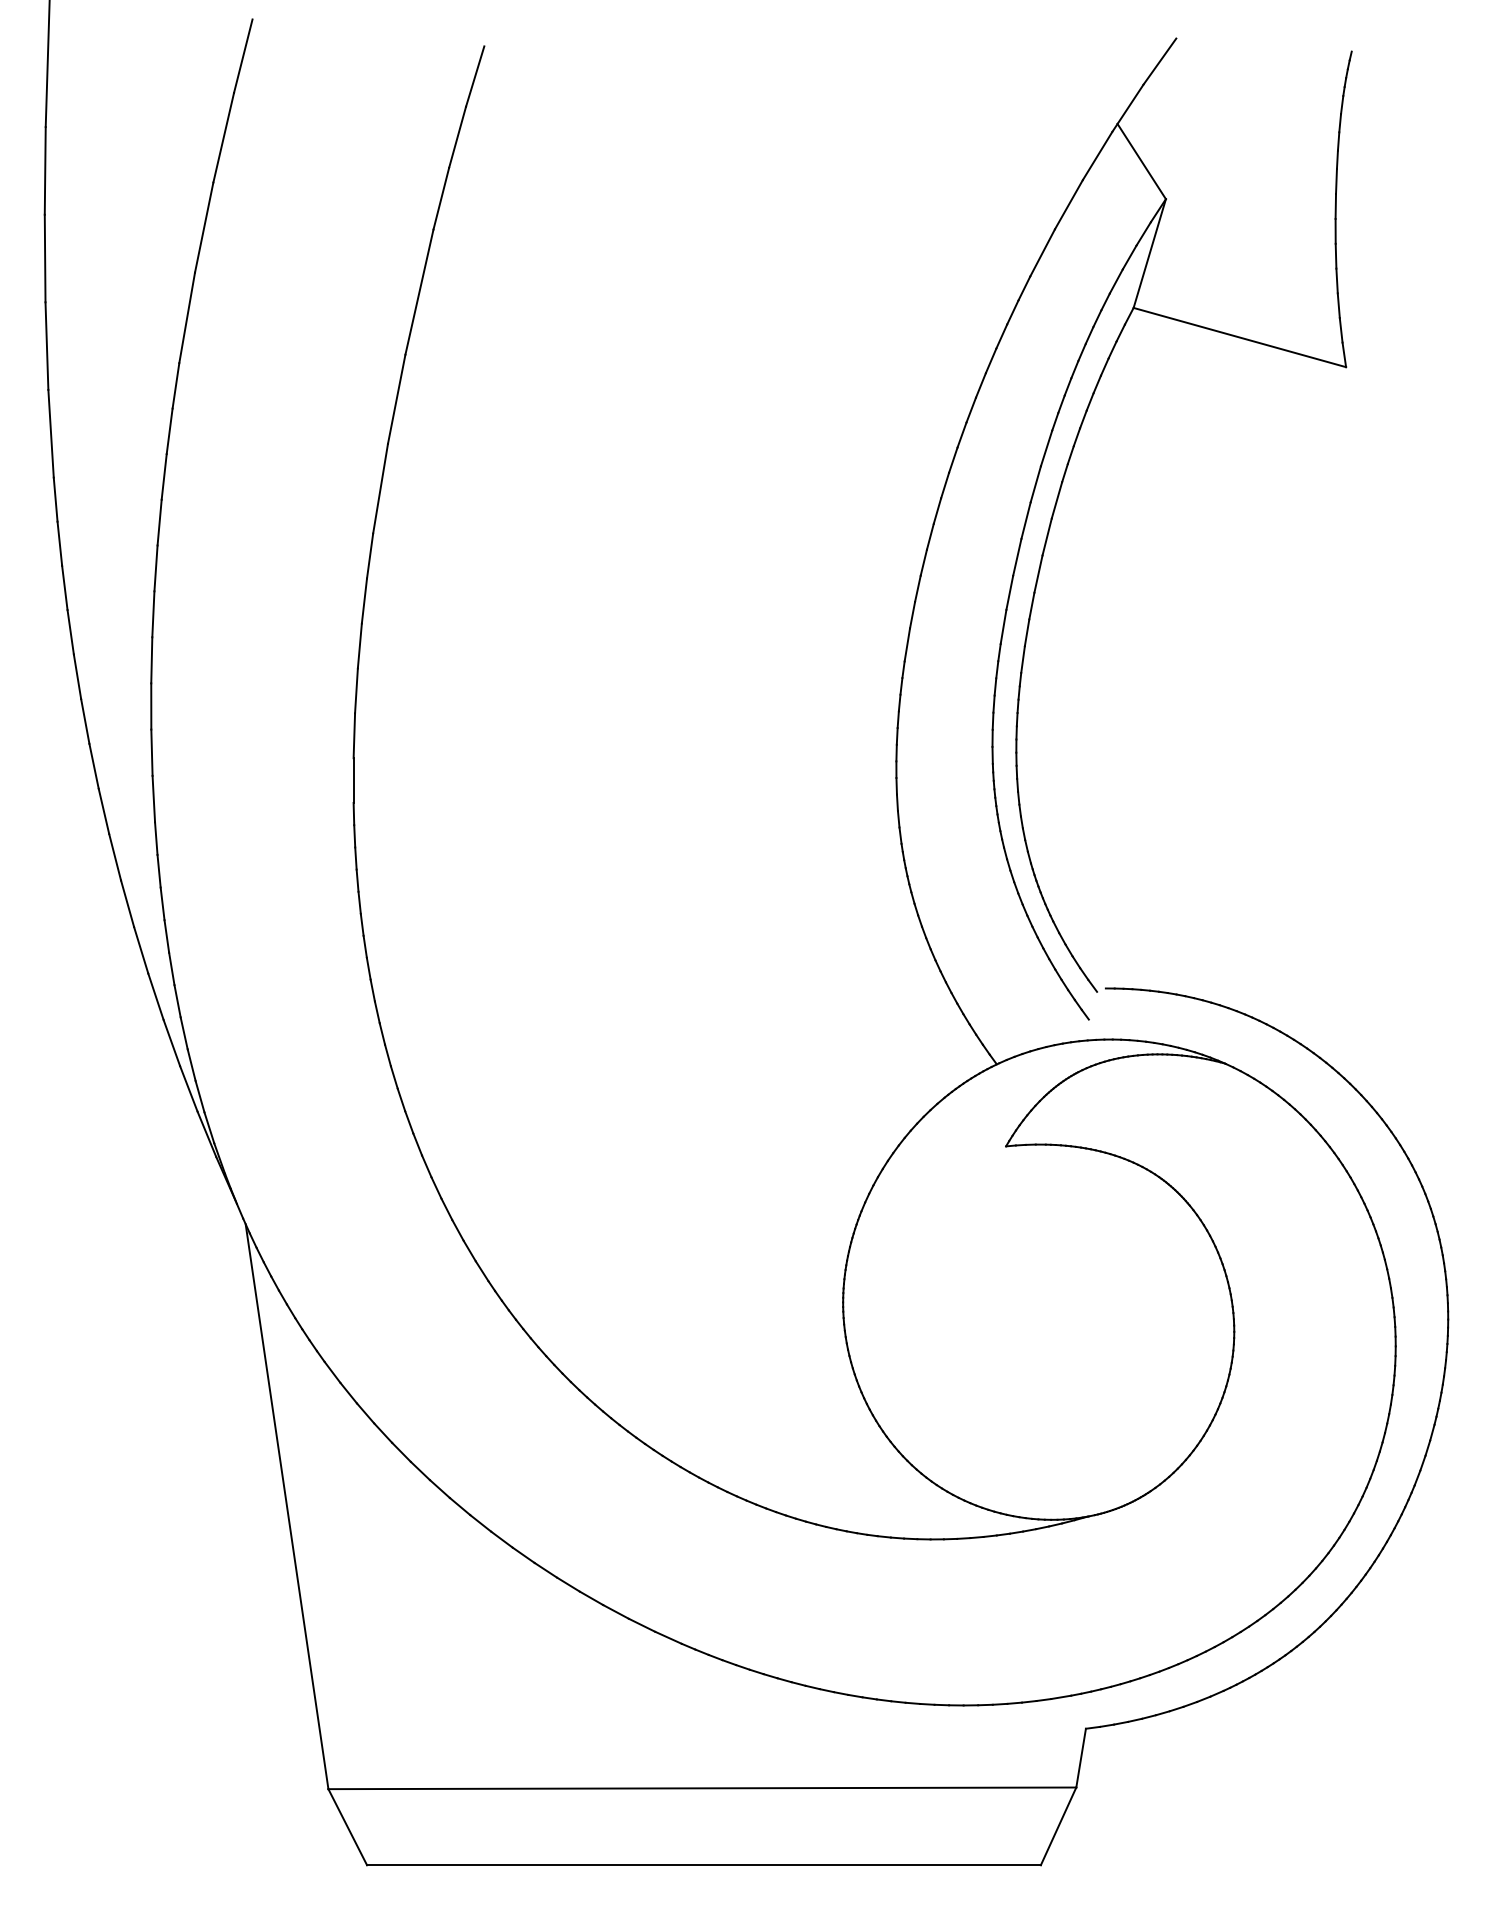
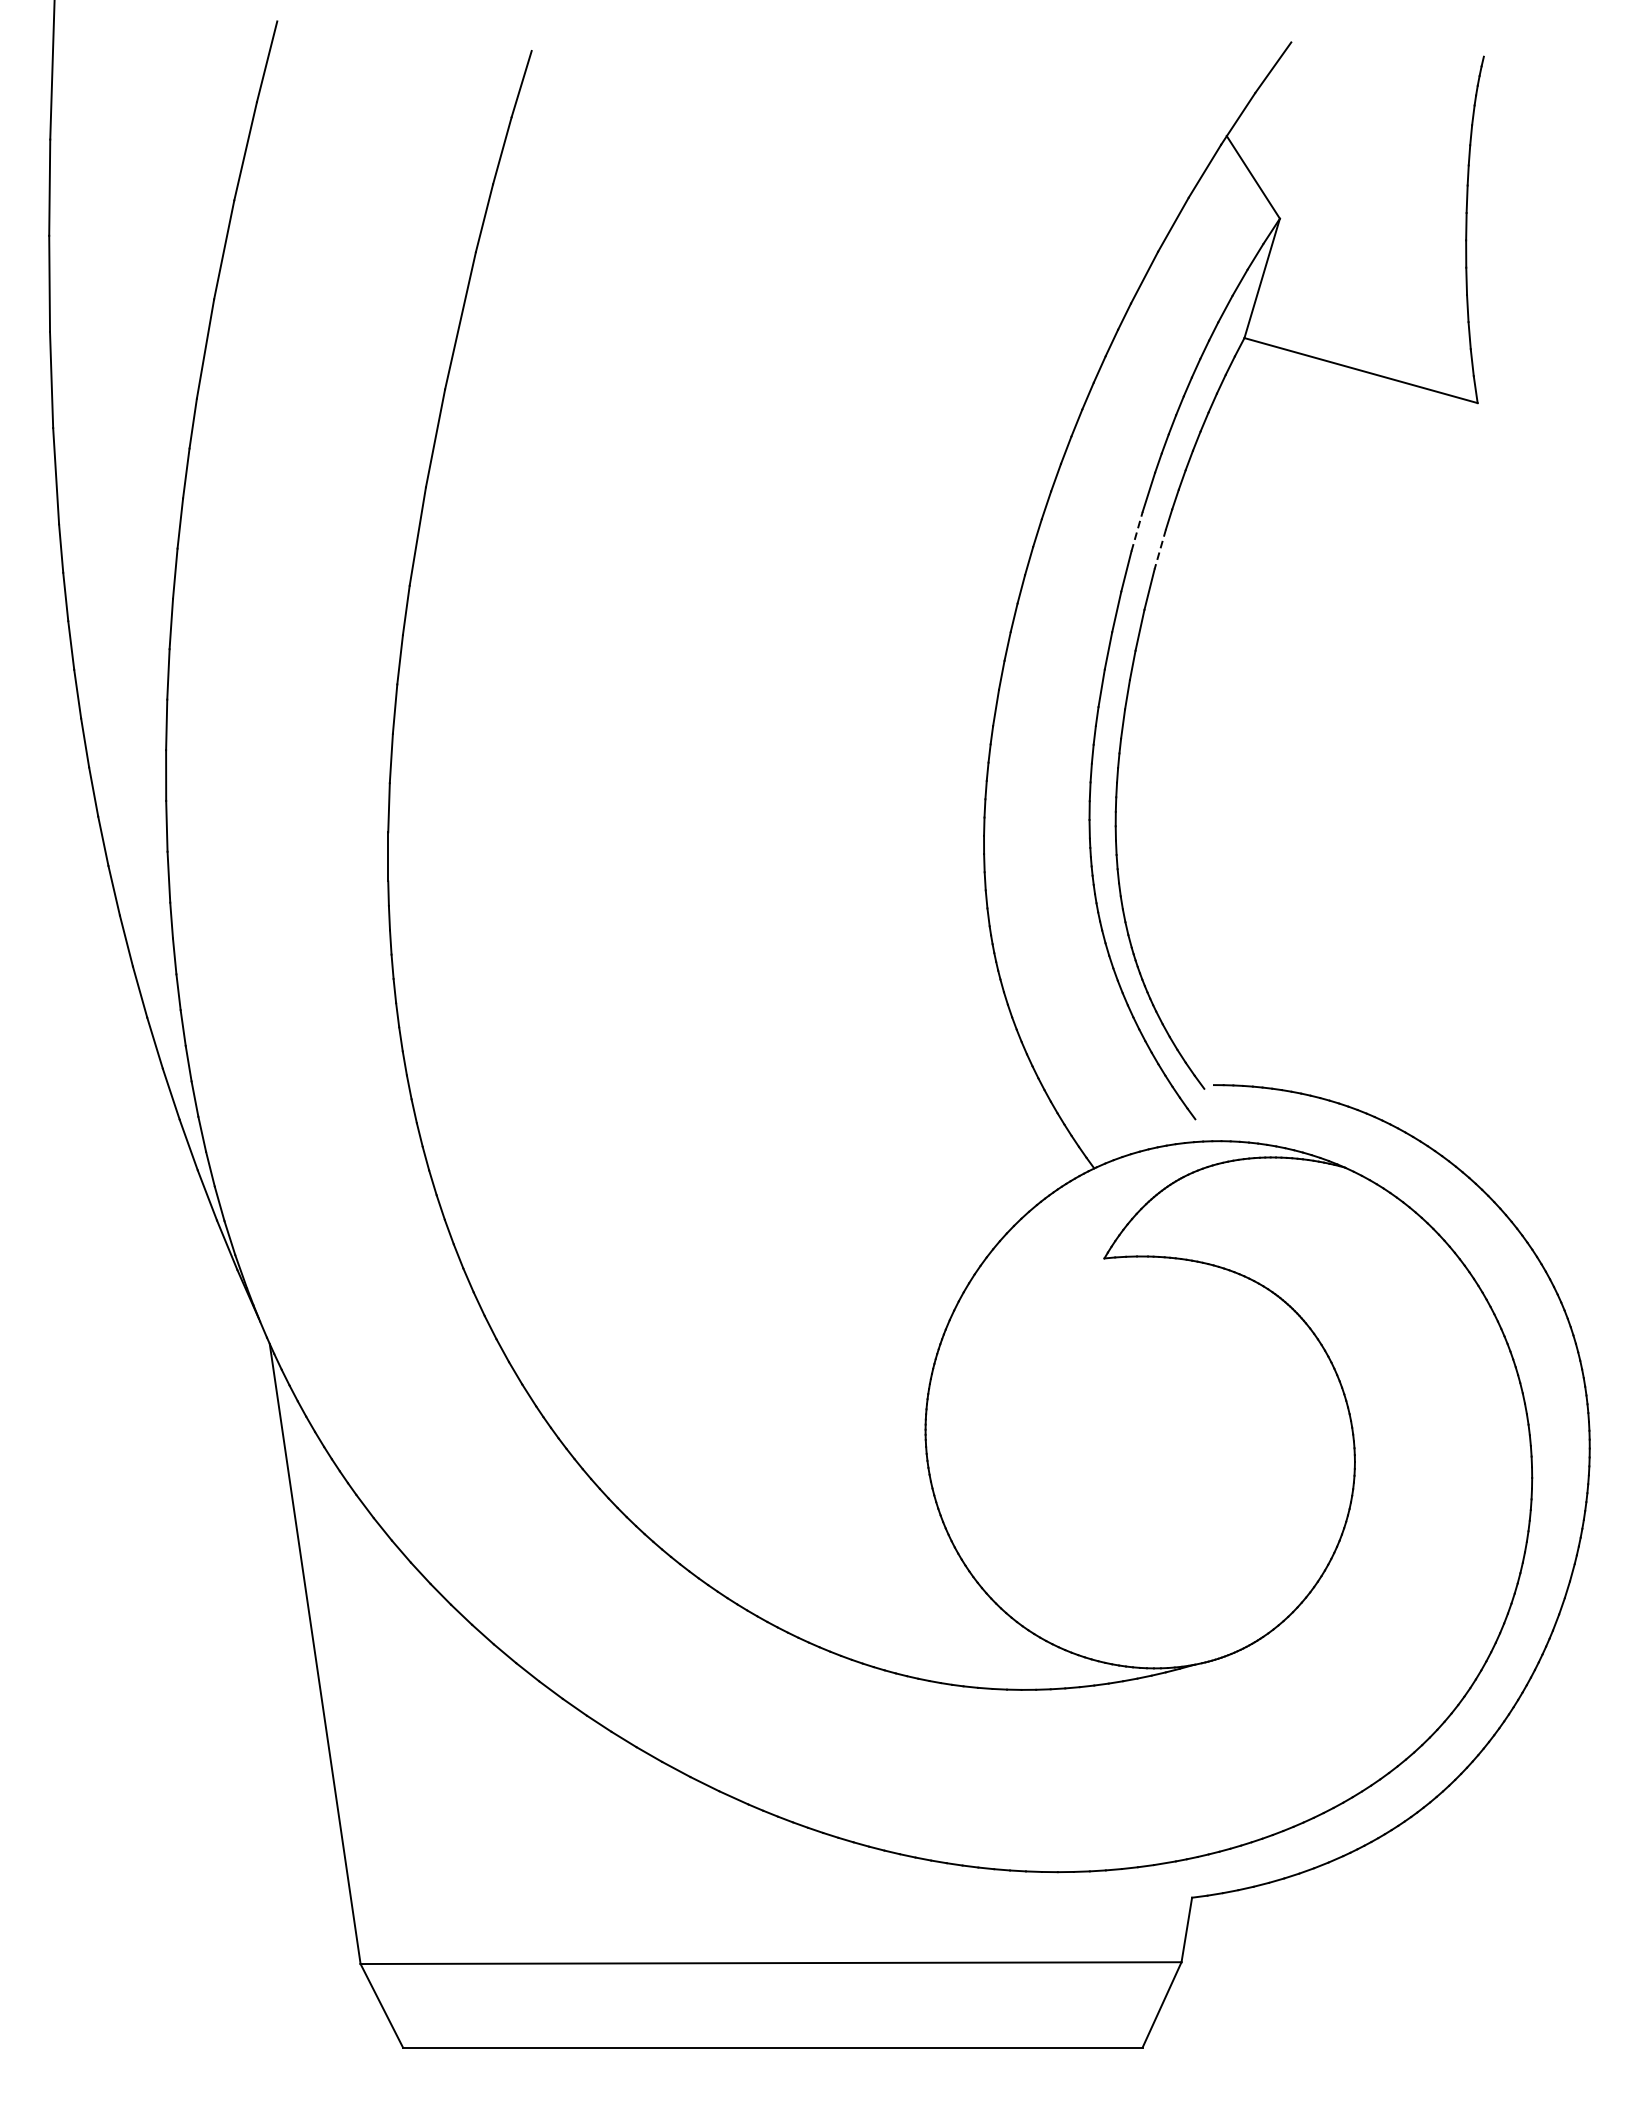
line: (1035, 484) -> (1136, 531), solid -> dashed
line: (1056, 500) -> (1159, 549), solid -> dashed

